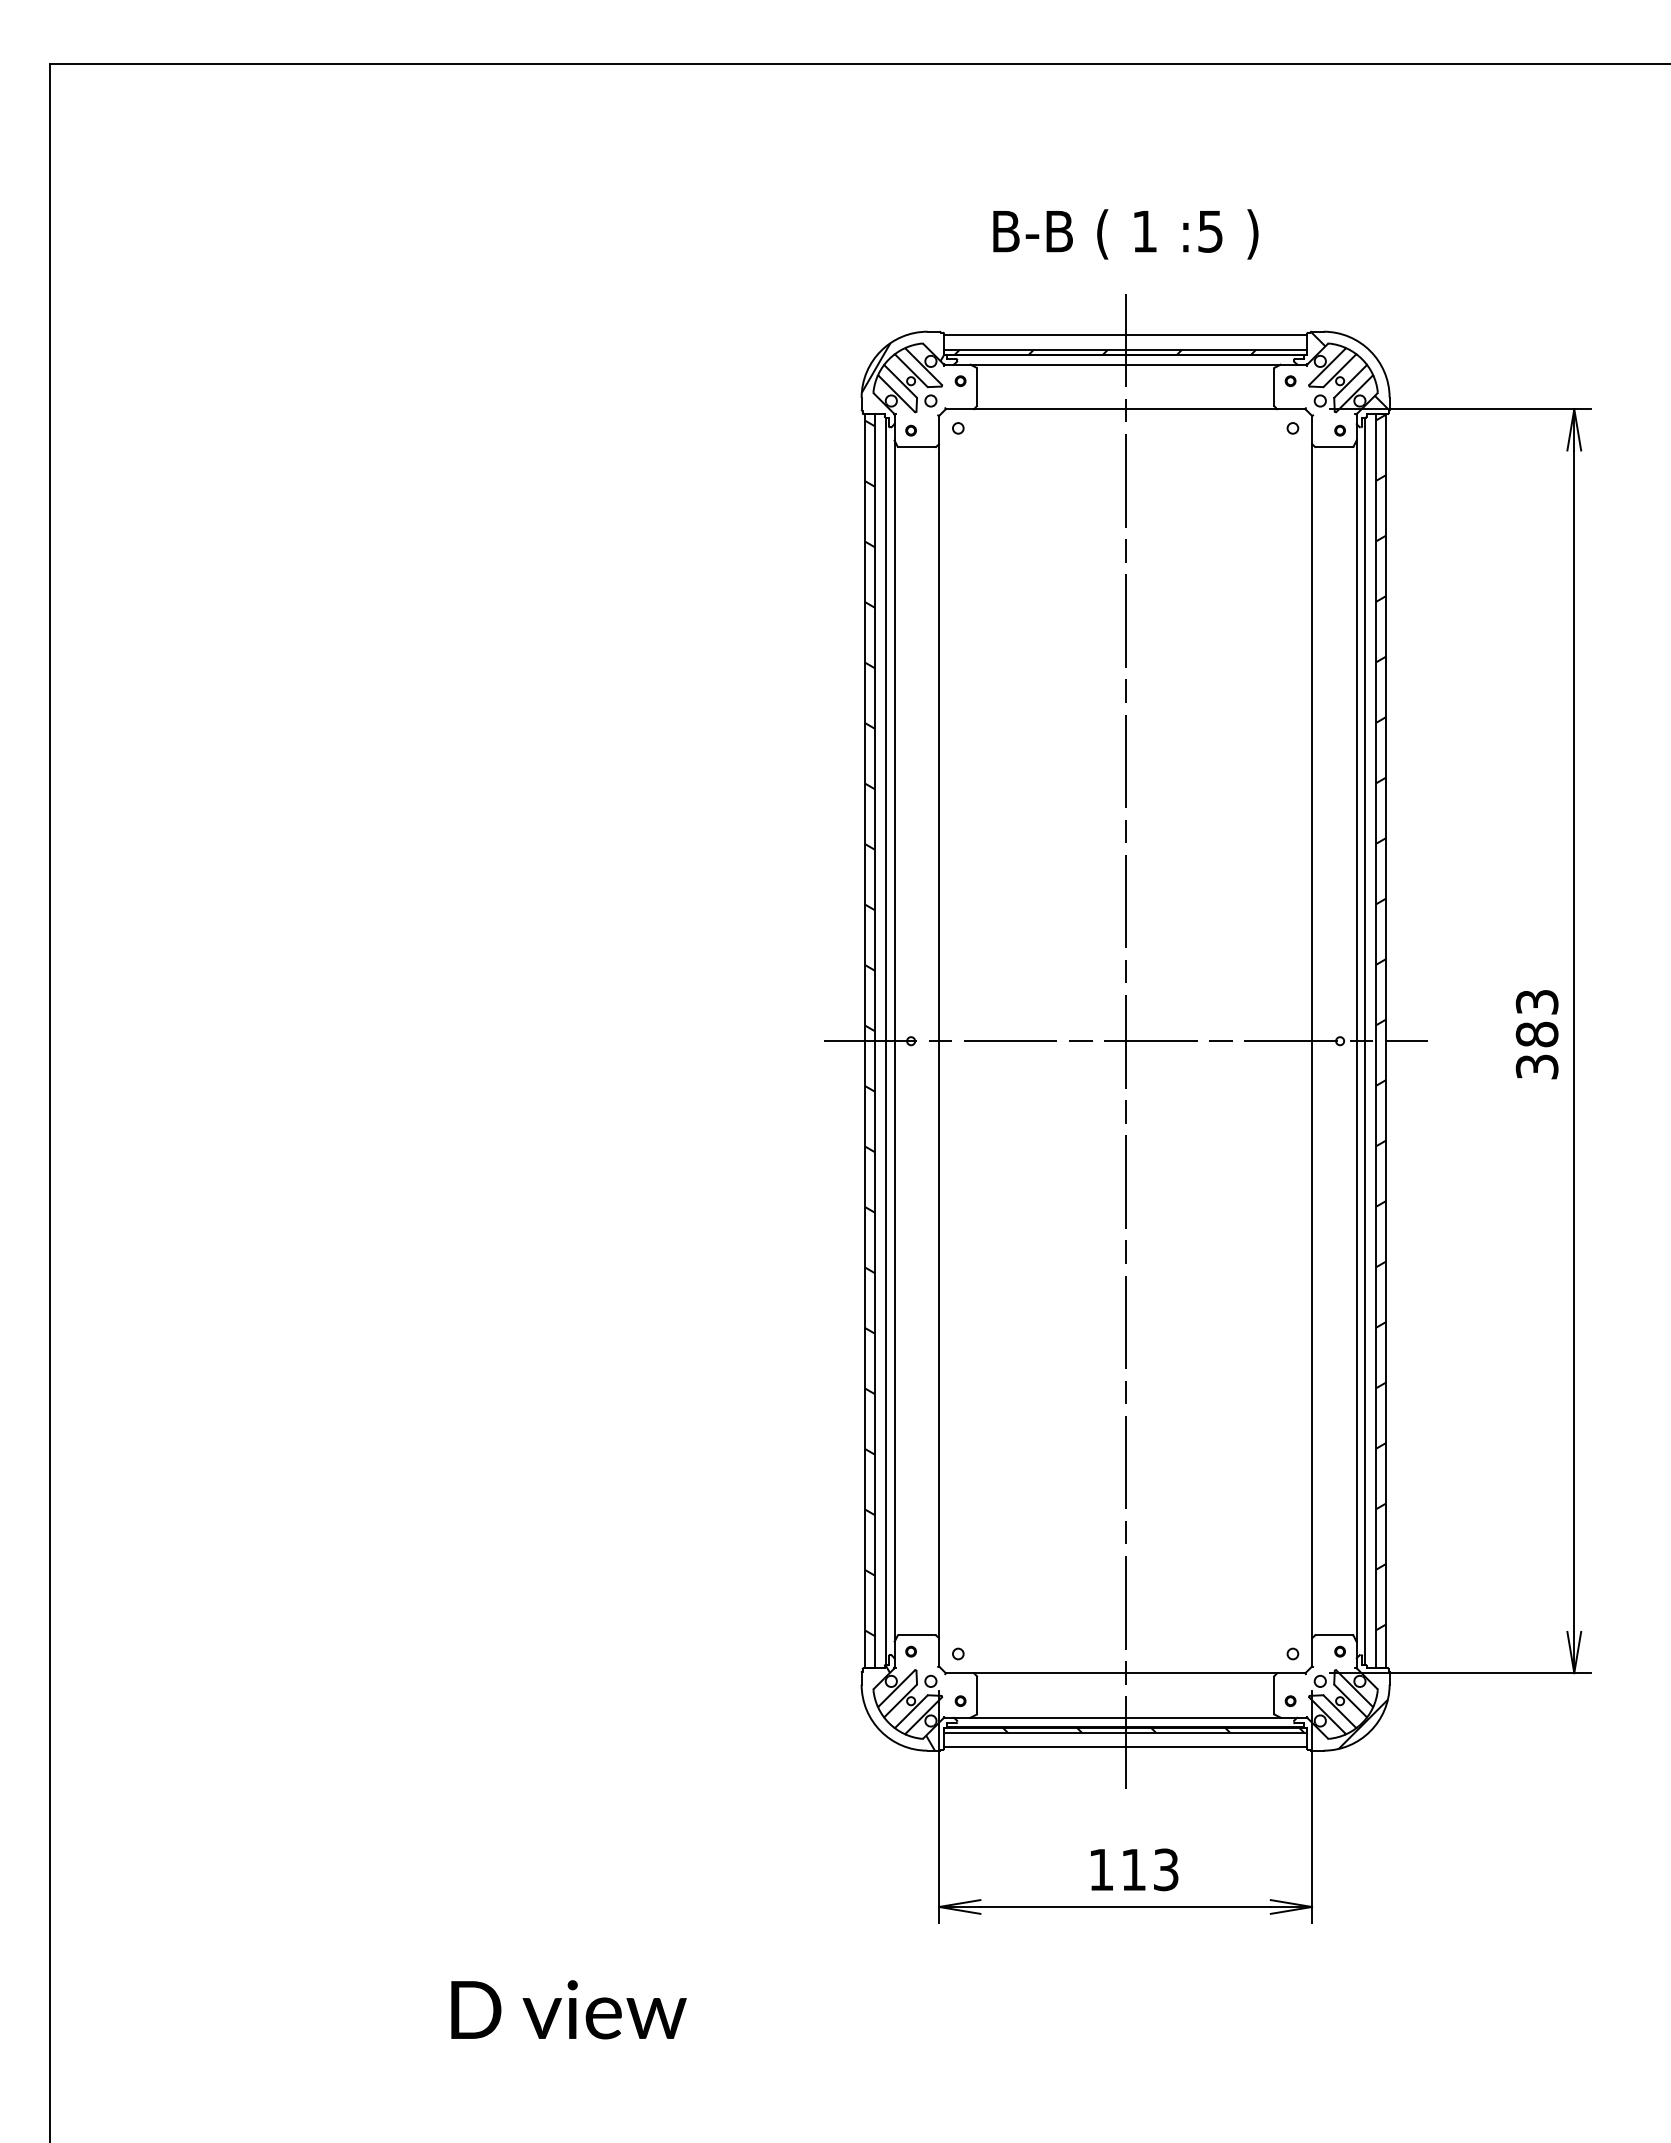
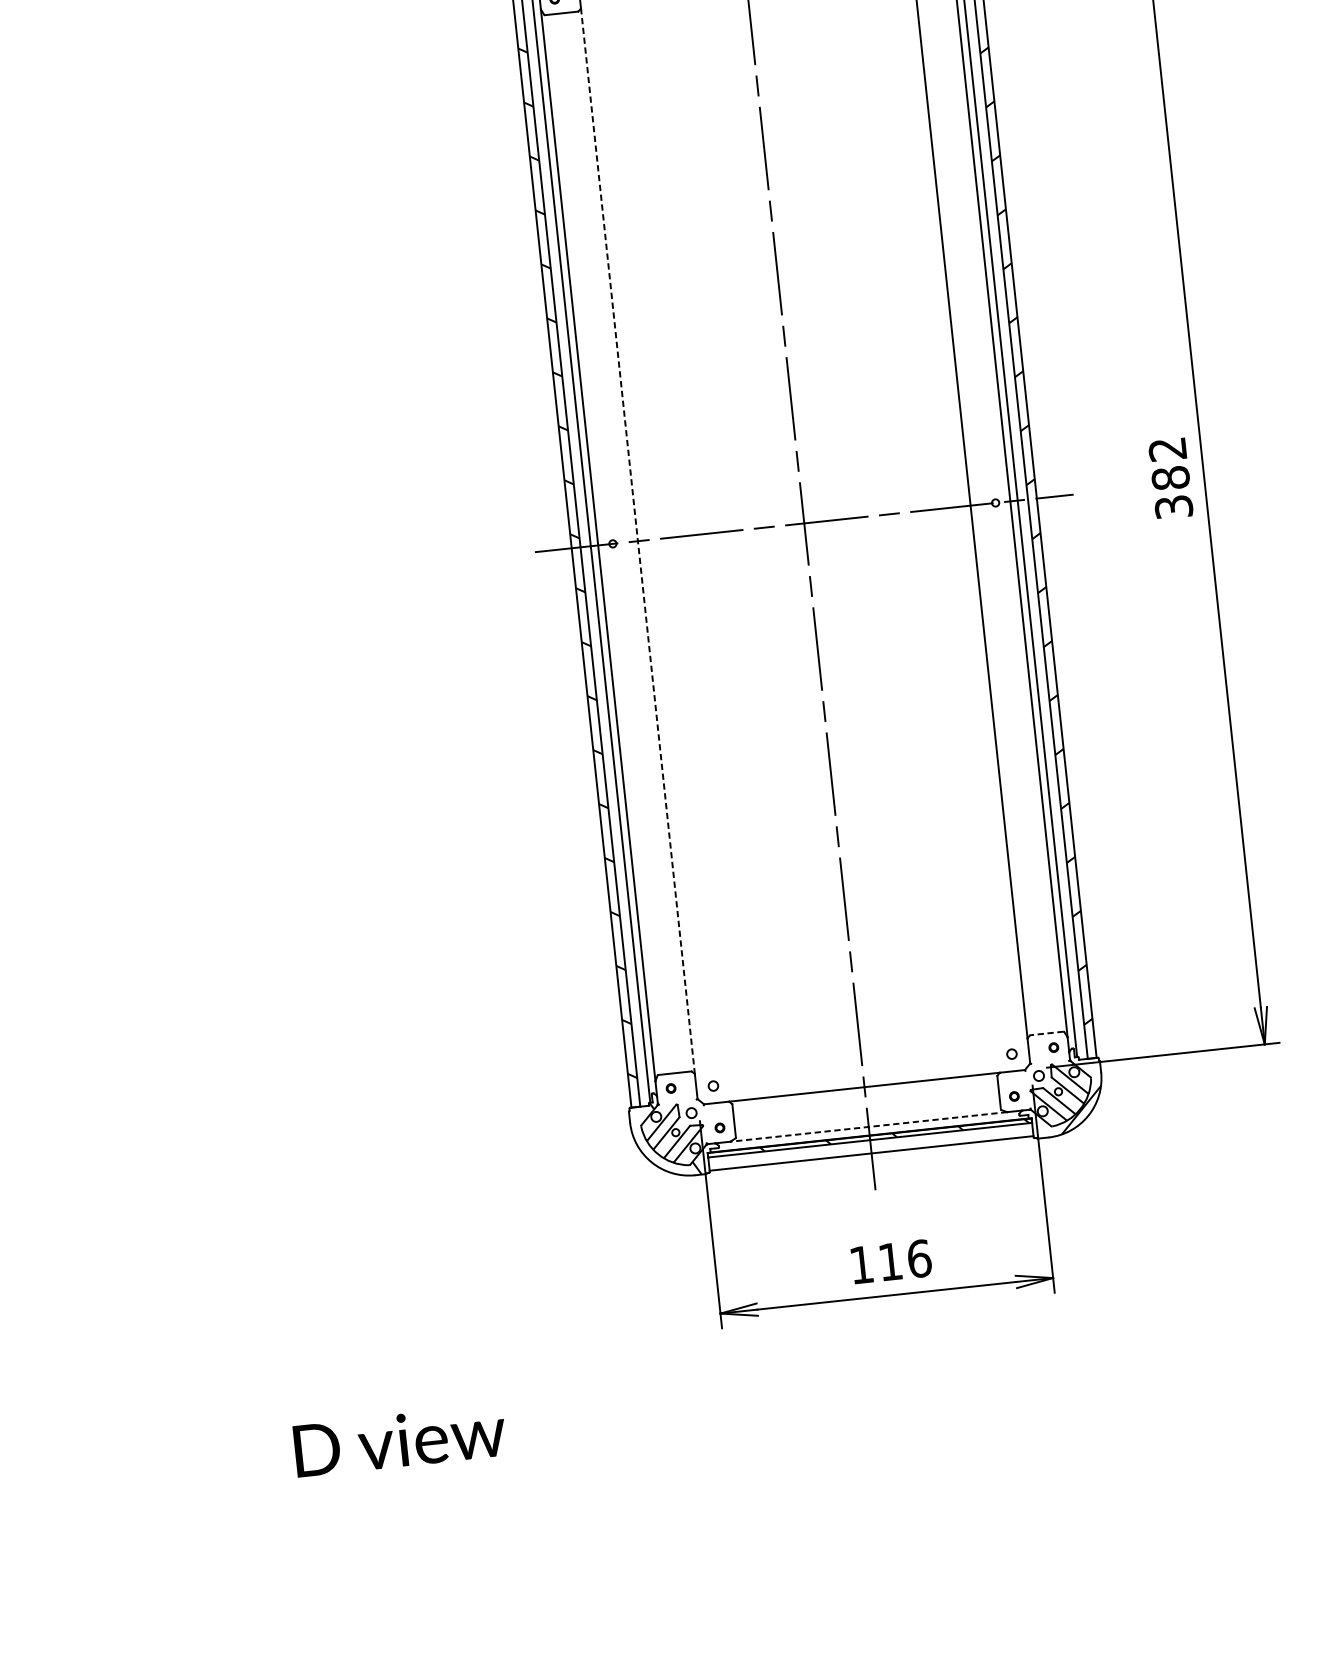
text: (1537, 1002) -> (1168, 449), 383 -> 382
line: (939, 1041) -> (638, 541), solid -> dashed
line: (1333, 1635) -> (1046, 1033), solid -> dashed
line: (1125, 1717) -> (868, 1126), solid -> dashed
text: (1166, 1869) -> (919, 1258), 113 -> 116

